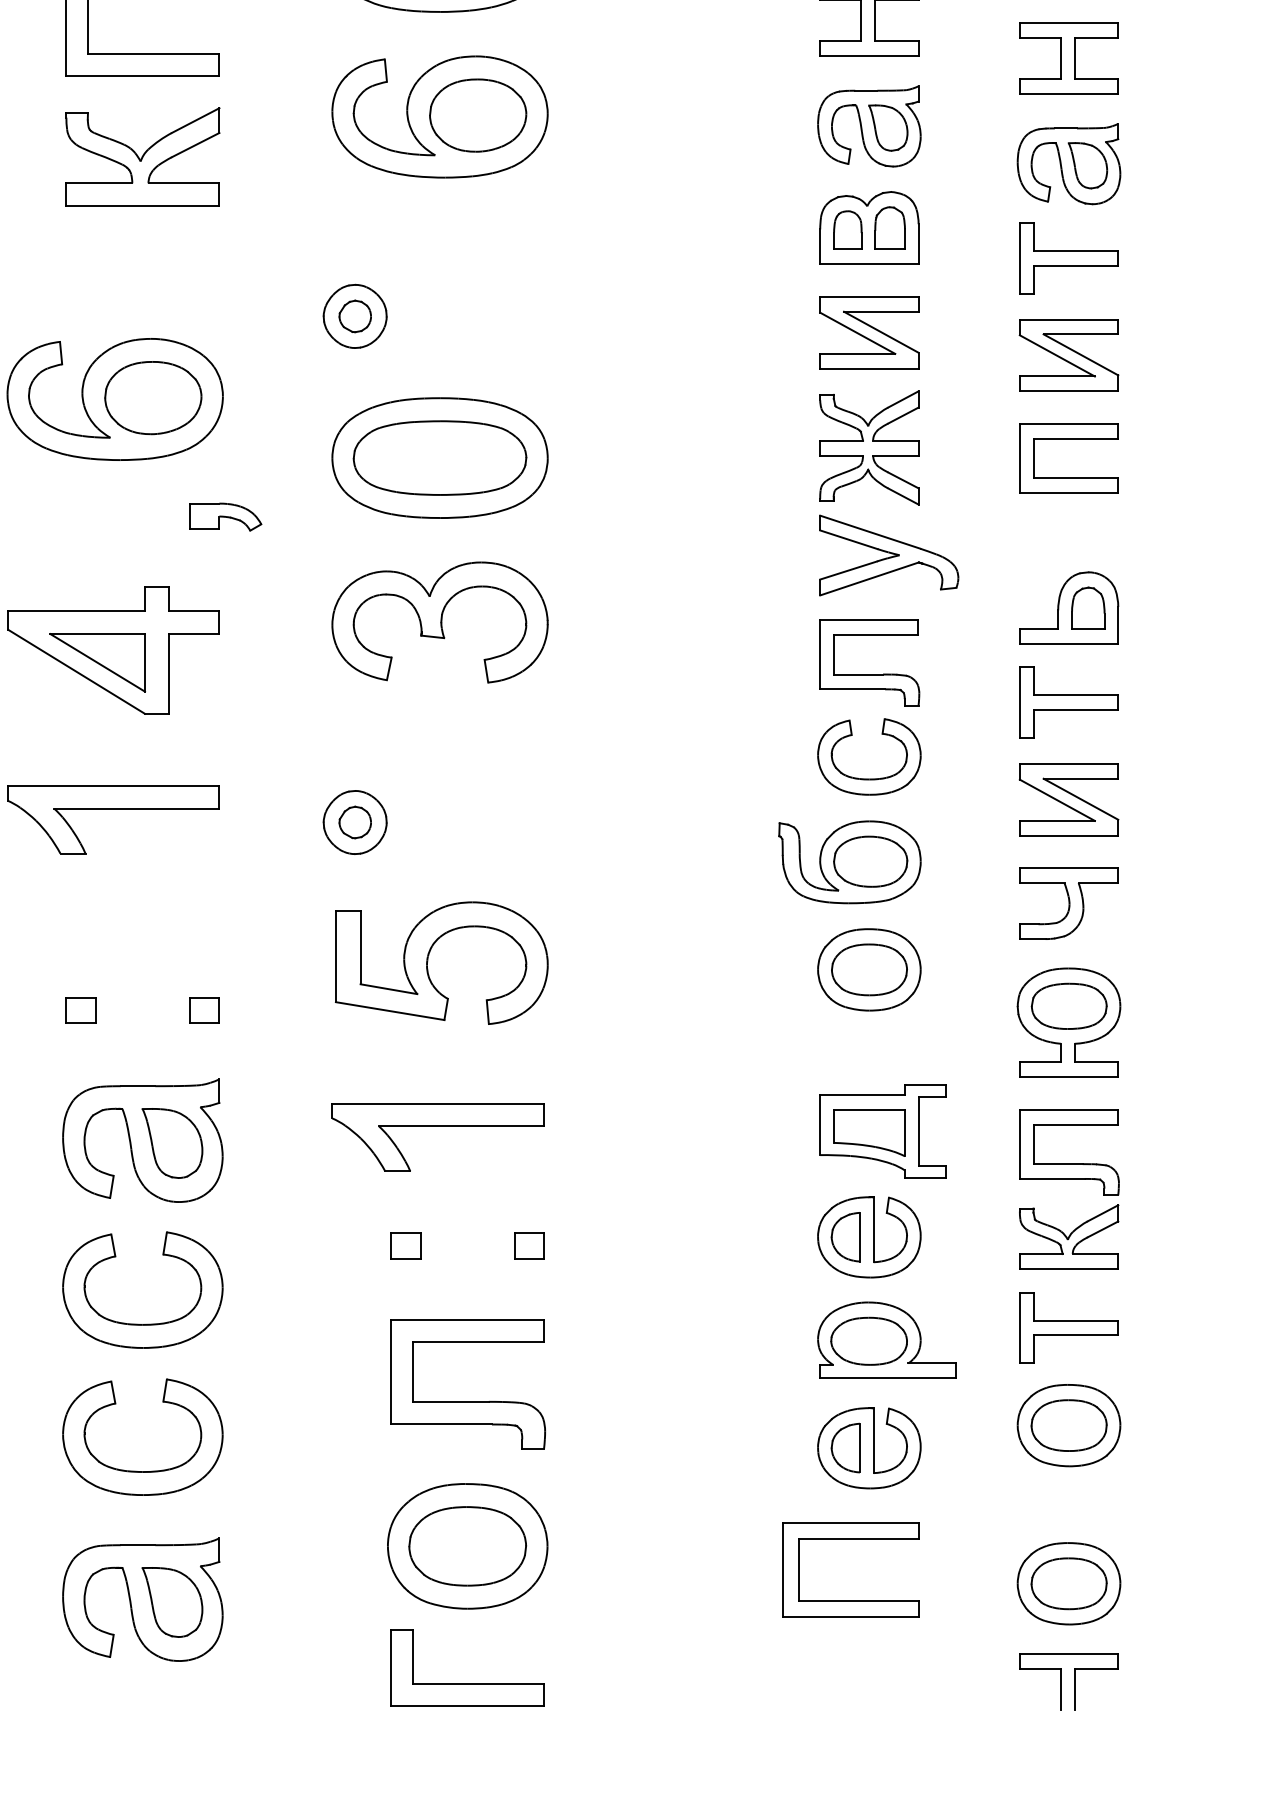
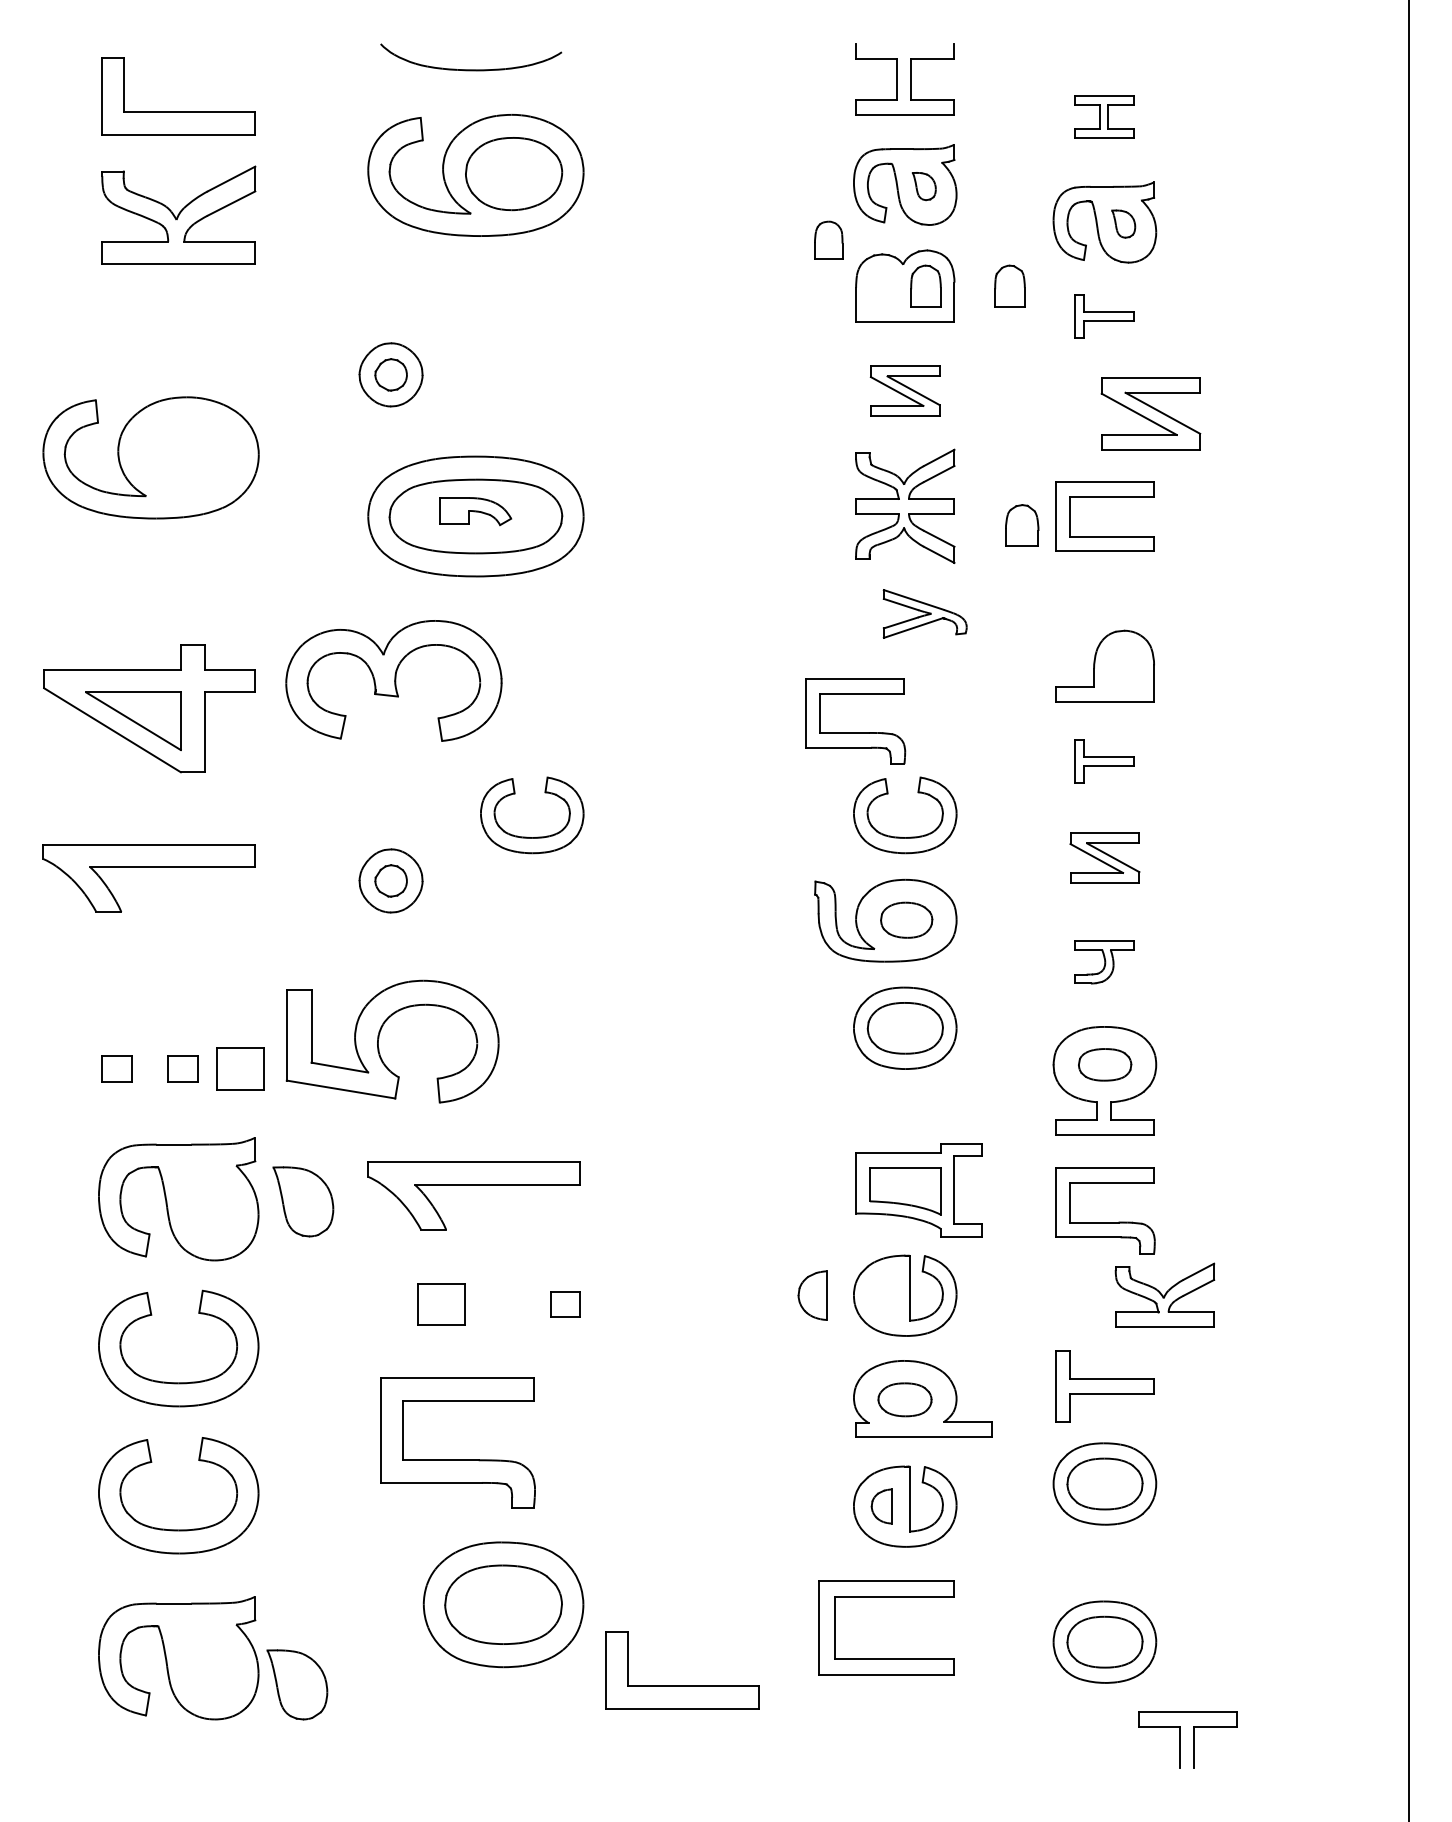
part: (1068, 58) -> (1104, 116), size x0.6
part: (888, 128) -> (924, 186), size x0.6
part: (1087, 165) -> (1123, 223), size x0.6
part: (973, 227) -> (1009, 285), added
part: (847, 229) -> (828, 239), moved
part: (1068, 258) -> (1104, 316), size x0.6
part: (869, 332) -> (905, 390), size x0.7
part: (1068, 355) -> (1150, 413), moved
part: (153, 398) -> (189, 456), removed
part: (225, 517) -> (475, 511), moved
part: (889, 555) -> (925, 613), size x0.6
part: (1088, 608) -> (1022, 525), moved
part: (439, 622) -> (393, 680), moved
part: (869, 674) -> (855, 732), moved
part: (1068, 703) -> (1104, 761), size x0.6
part: (501, 778) -> (537, 836), added
part: (1068, 799) -> (1104, 857), size x0.7
part: (870, 862) -> (906, 920), size x0.7
part: (1068, 904) -> (1104, 962), size x0.6
part: (428, 960) -> (379, 1038), moved
part: (1068, 1006) -> (1104, 1064), size x0.7
part: (146, 1010) -> (182, 1068), added
part: (204, 1010) -> (240, 1068), size x1.6
part: (172, 1143) -> (303, 1201), moved
part: (1068, 1236) -> (1164, 1294), moved
part: (845, 1237) -> (812, 1295), moved
part: (405, 1246) -> (441, 1304), size x1.6
part: (868, 1341) -> (904, 1399), size x0.7
part: (467, 1401) -> (457, 1459), moved
part: (845, 1448) -> (881, 1506), size x0.7
part: (172, 1602) -> (297, 1684), moved
part: (1068, 1681) -> (1187, 1739), moved
part: (467, 1683) -> (682, 1685), moved

